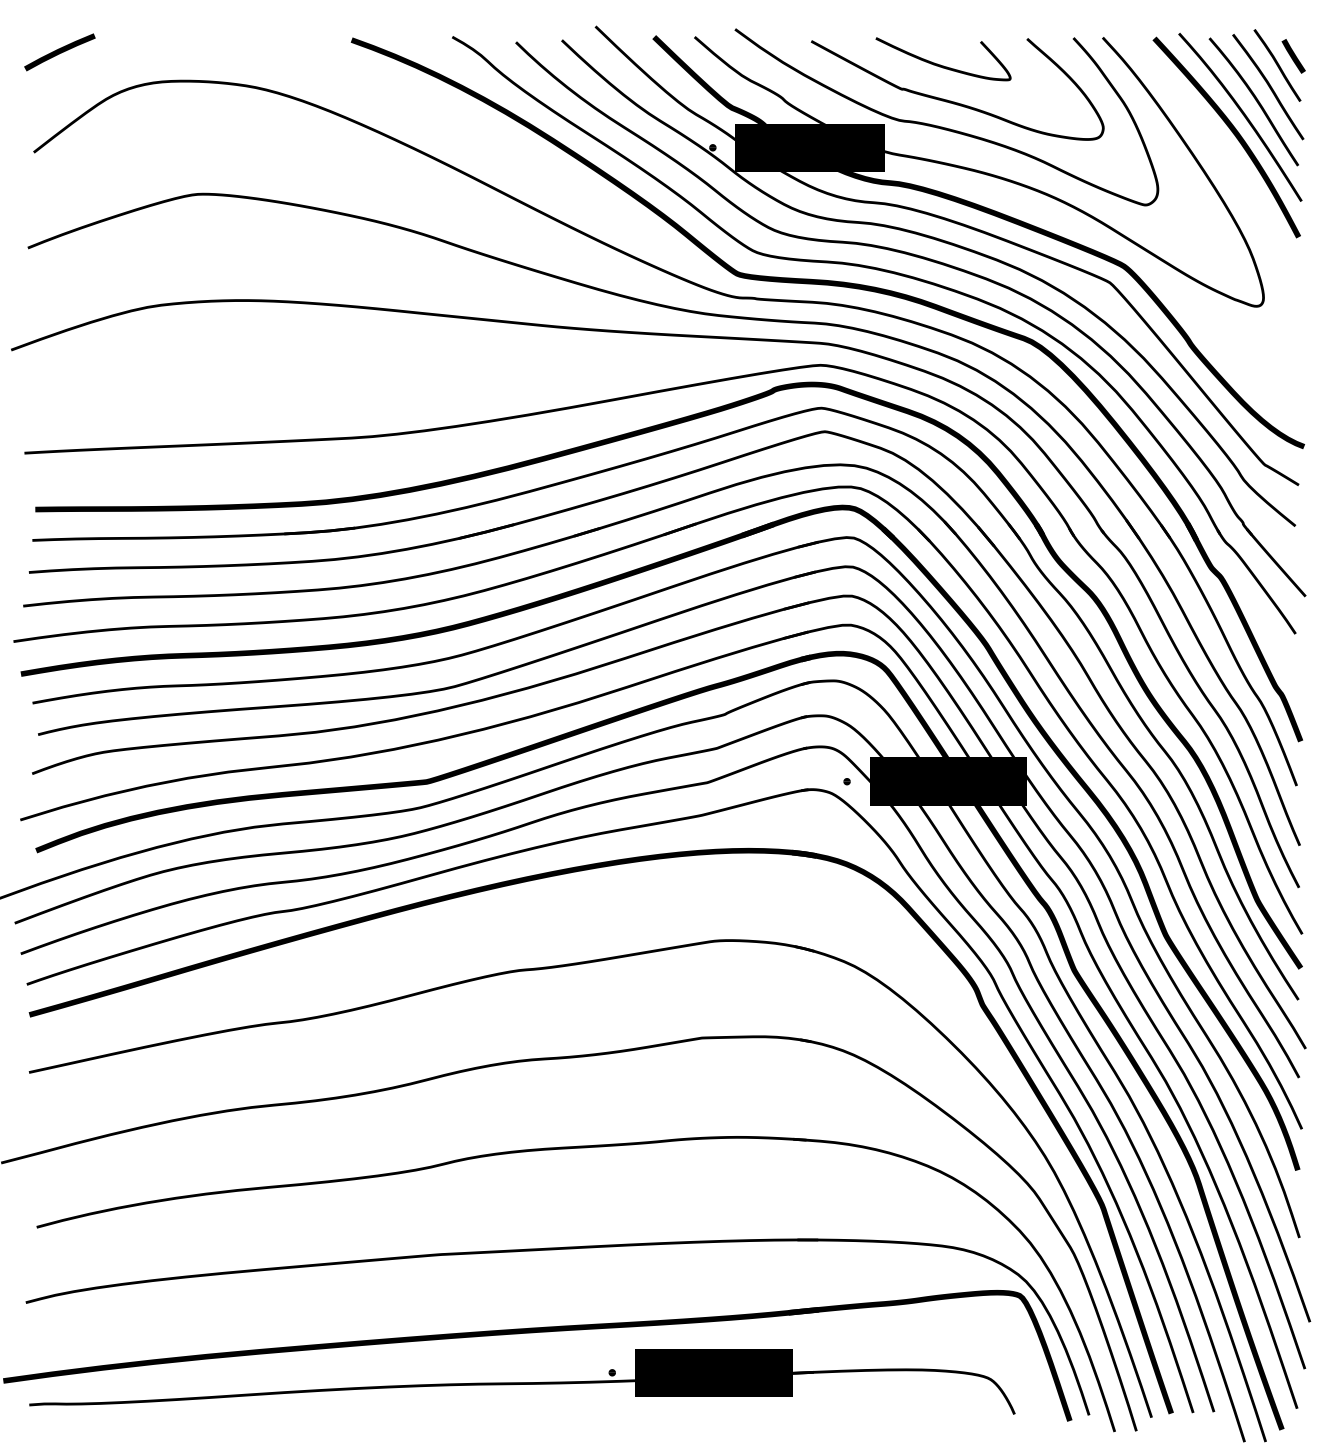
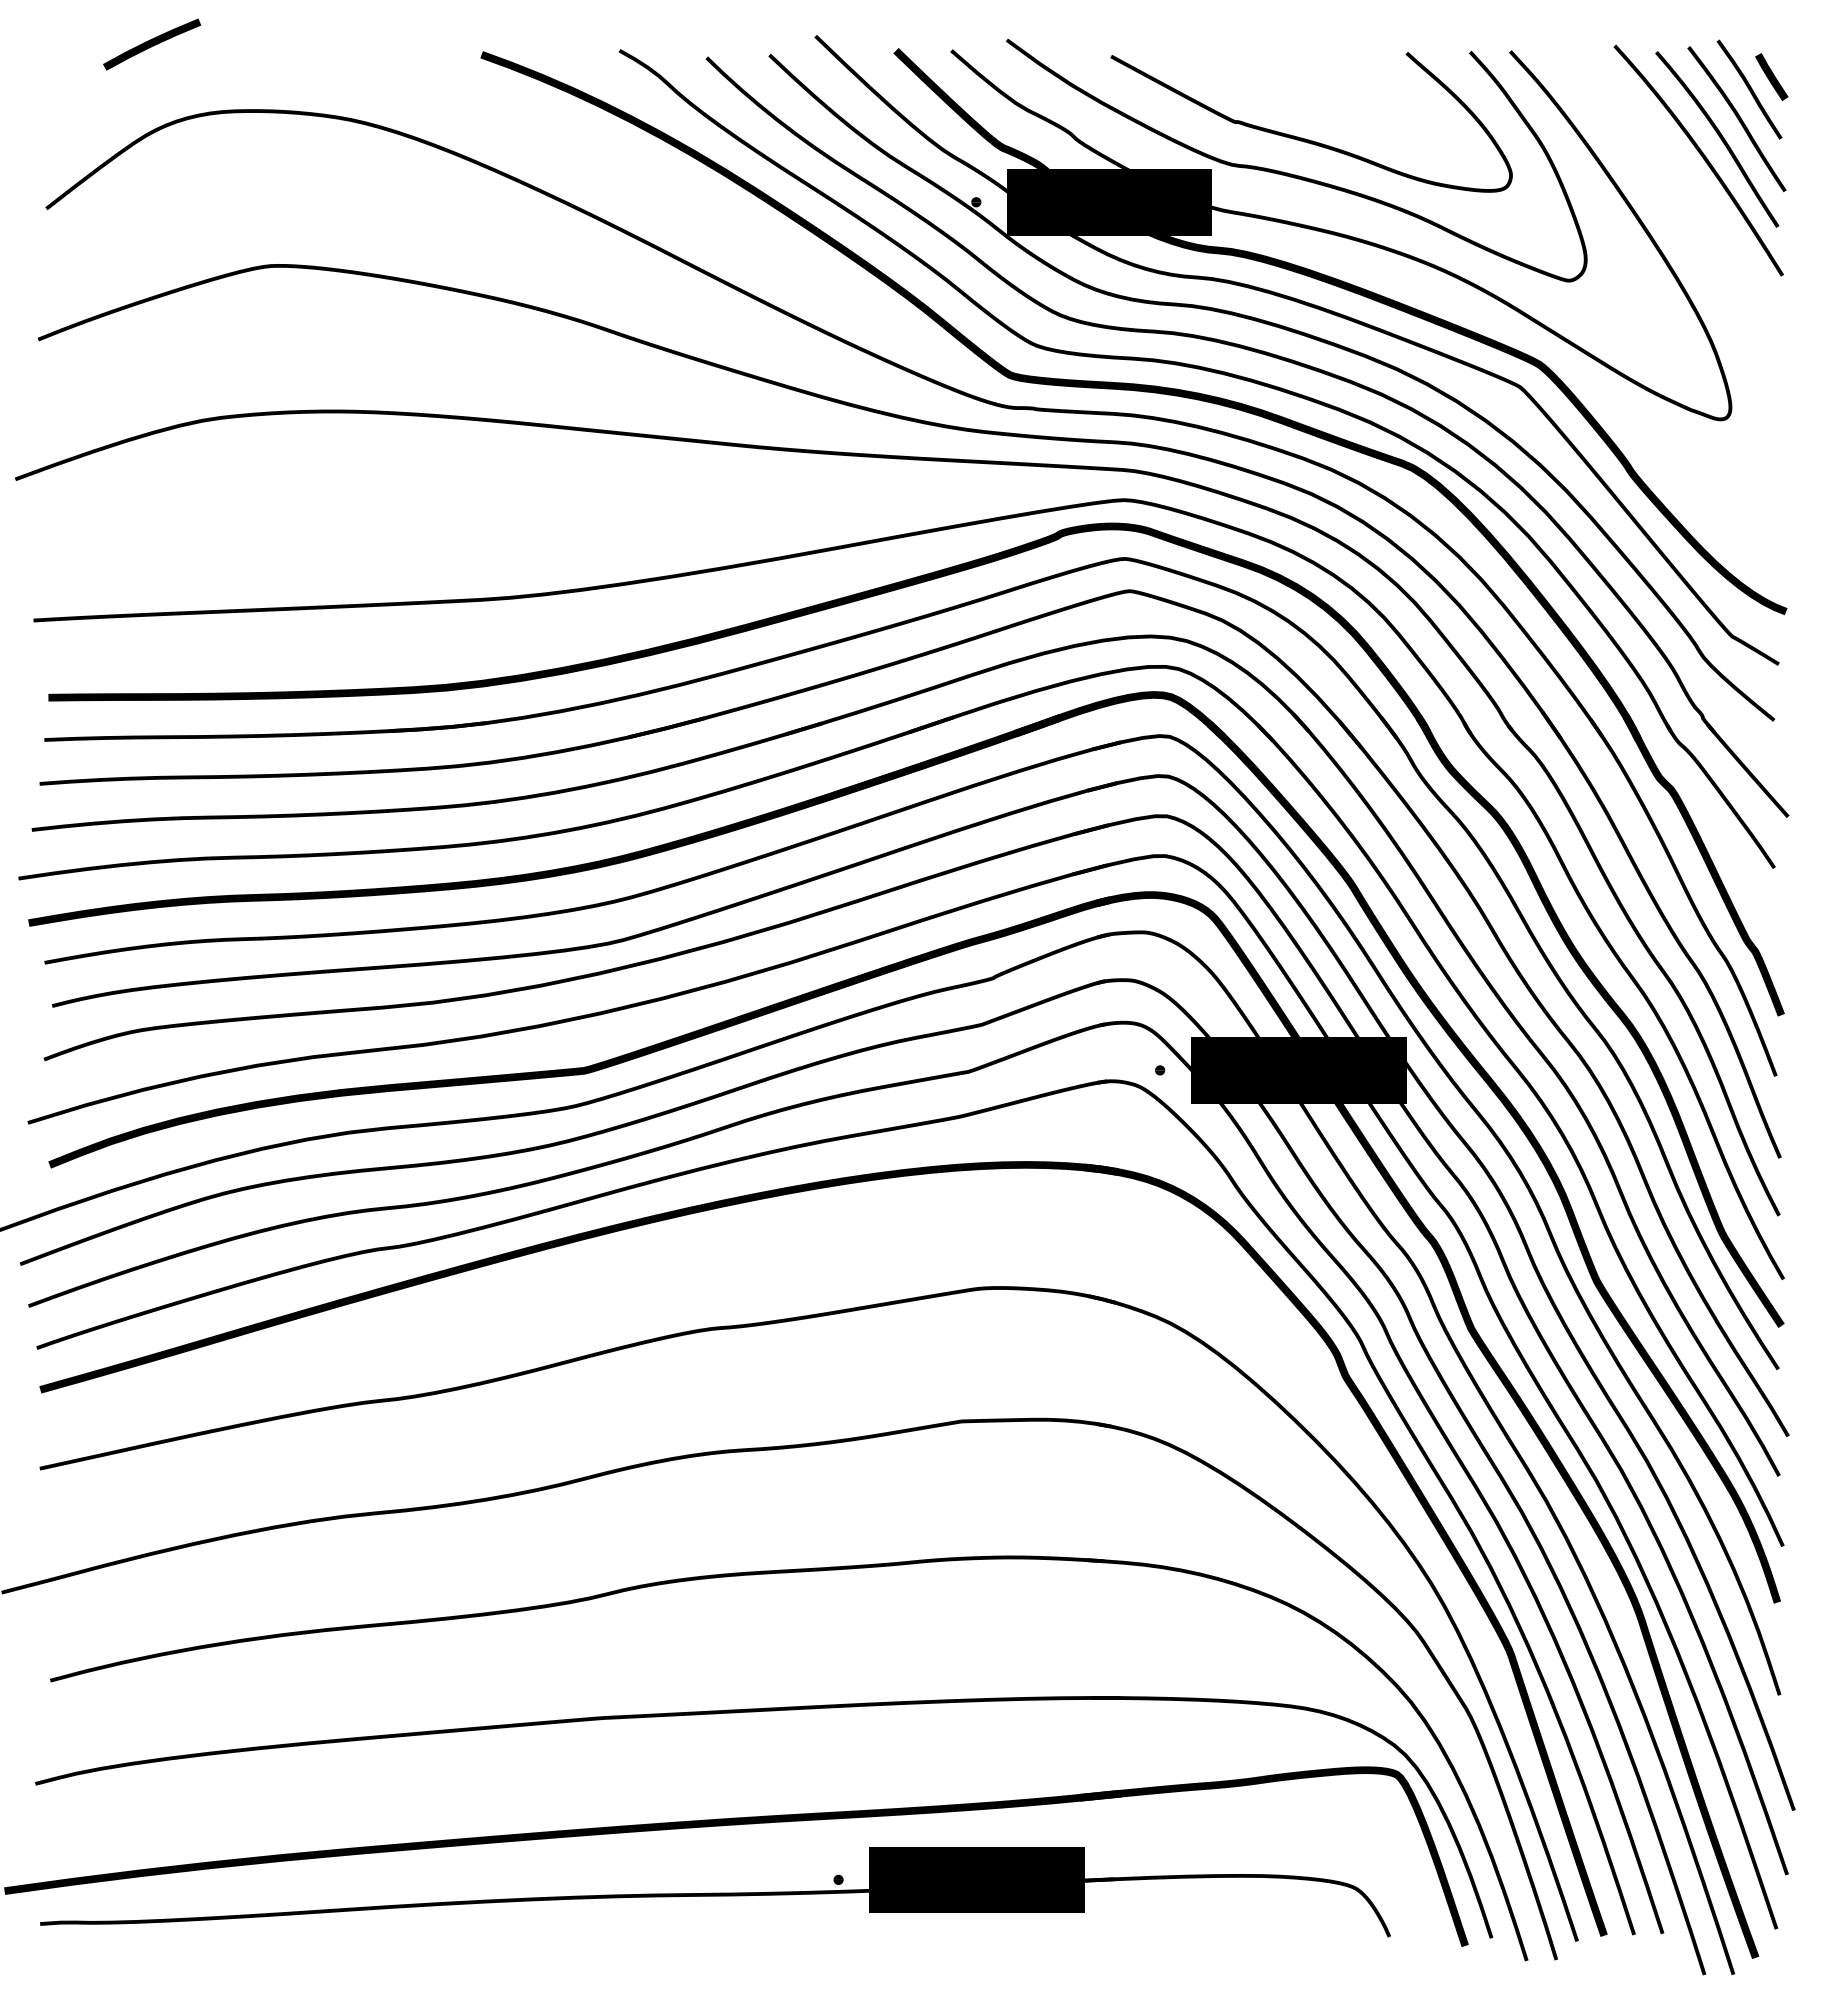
line: (60, 52) -> (152, 44), moved
curve: (941, 64) -> (1289, 88), removed
curve: (1231, 131) -> (1686, 180), removed

